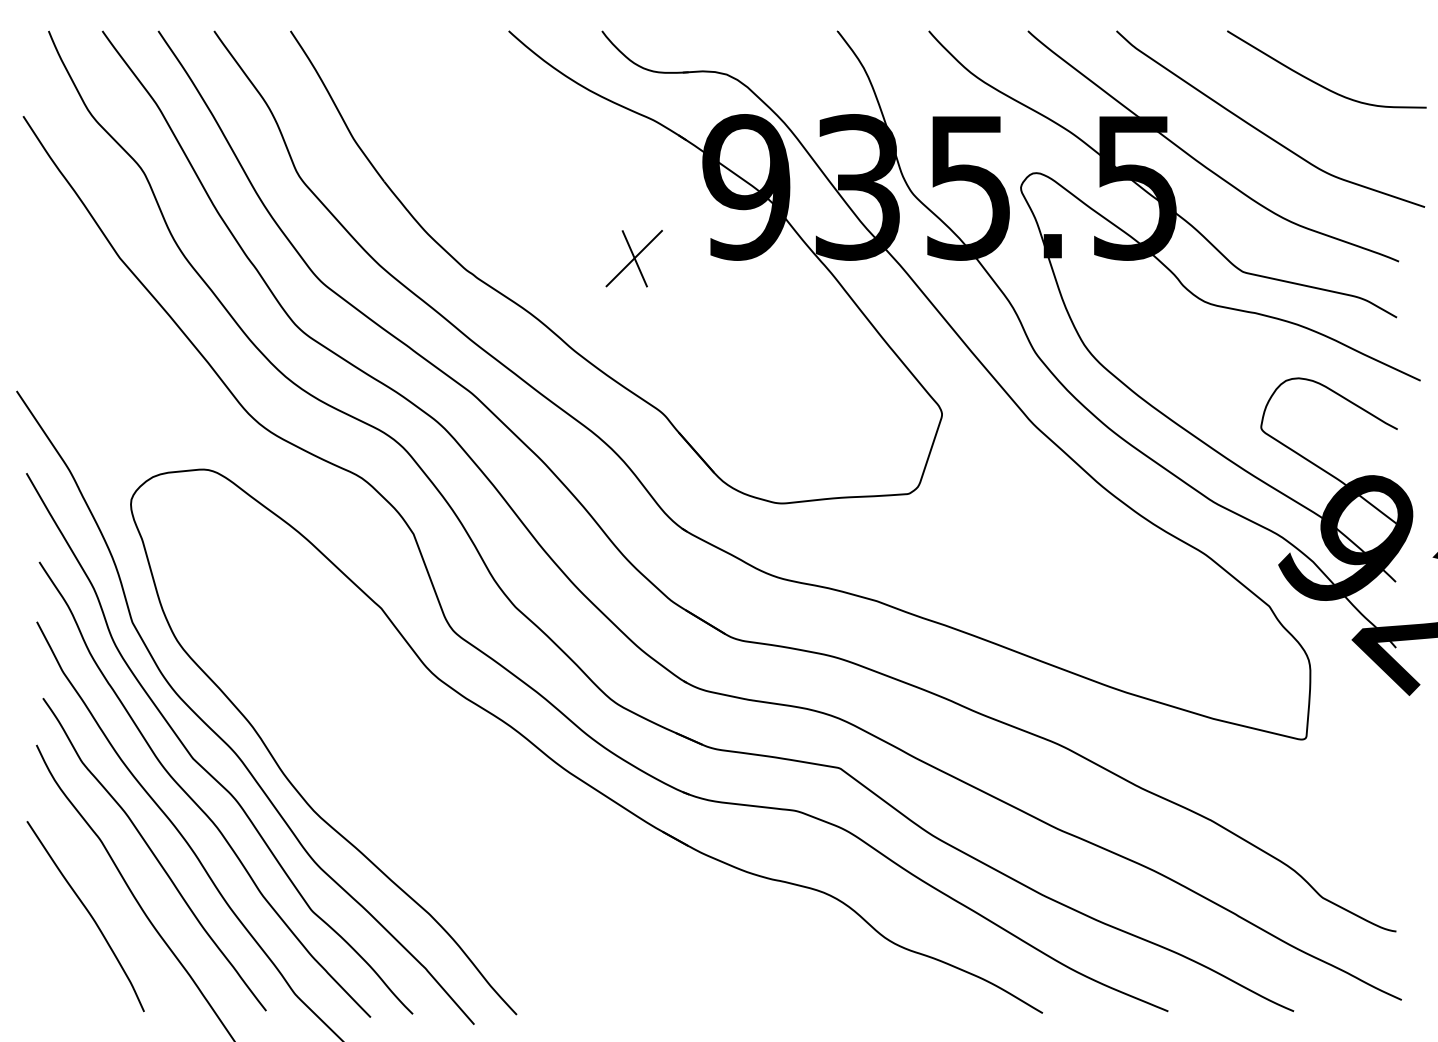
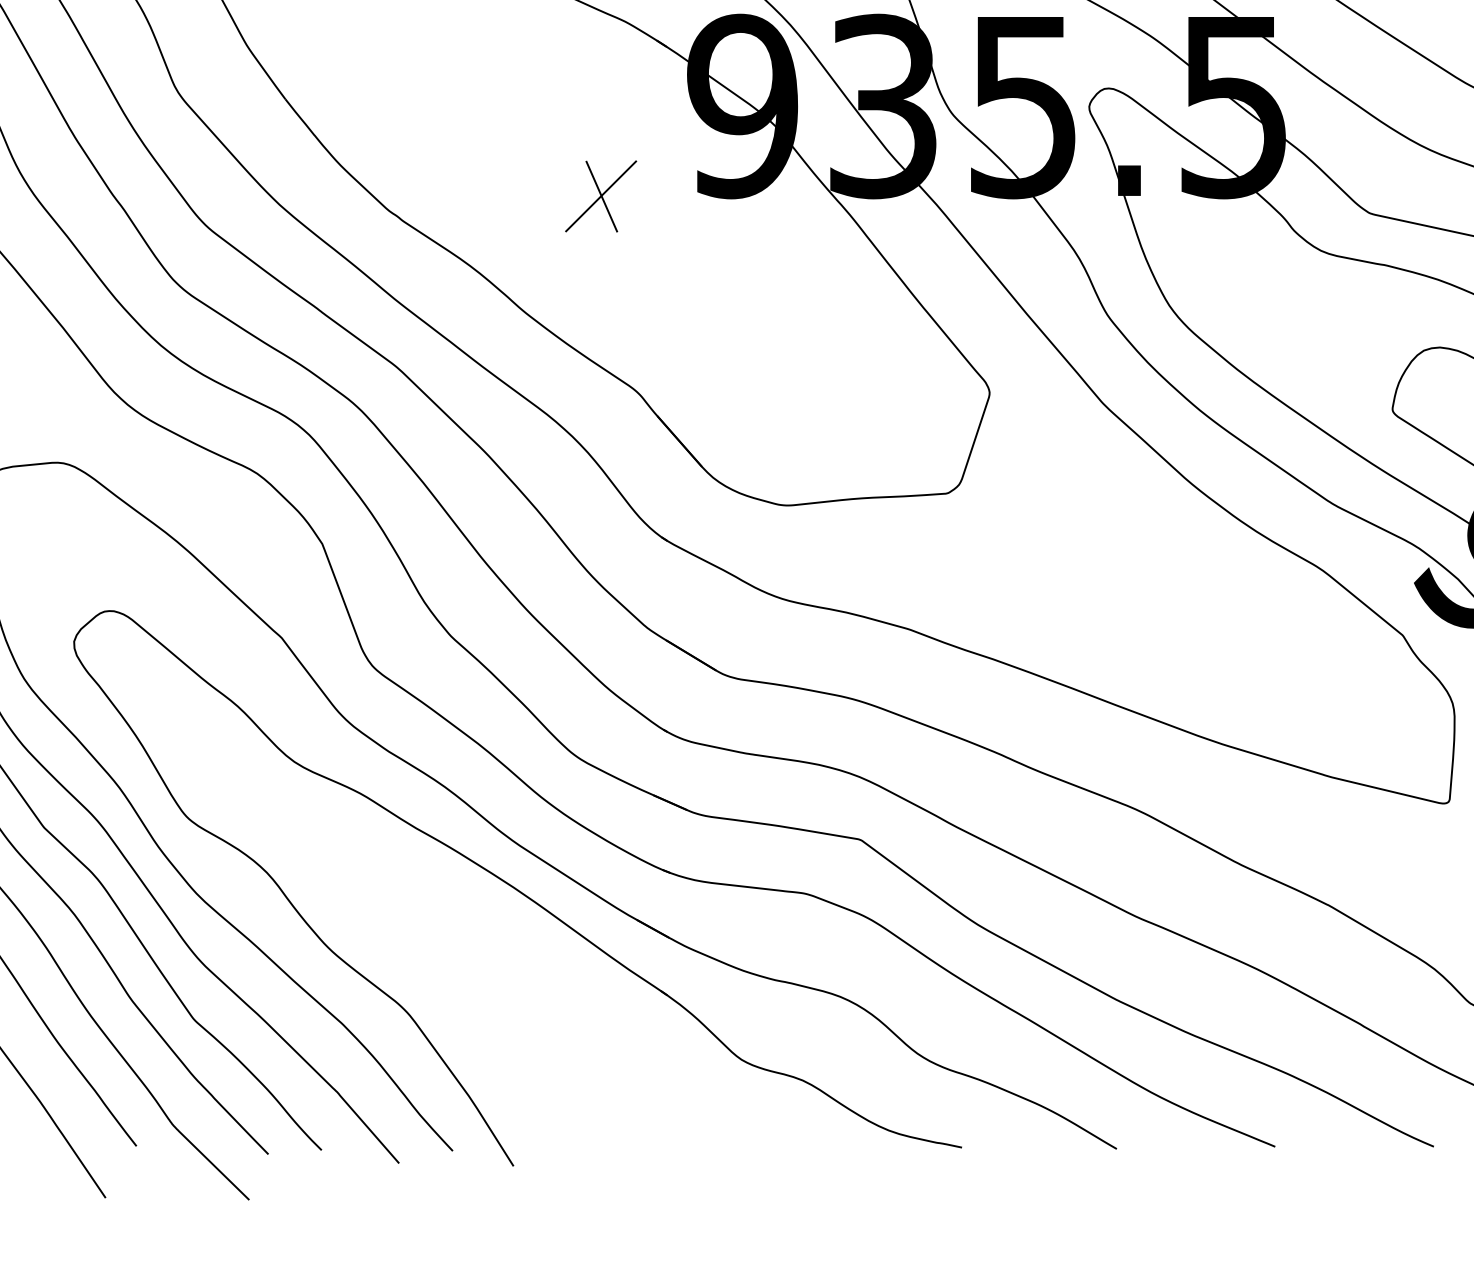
part: (568, 806) -> (518, 888), added

